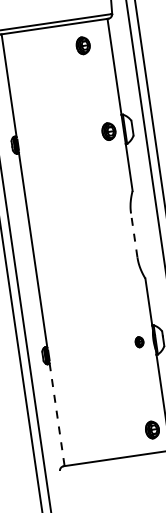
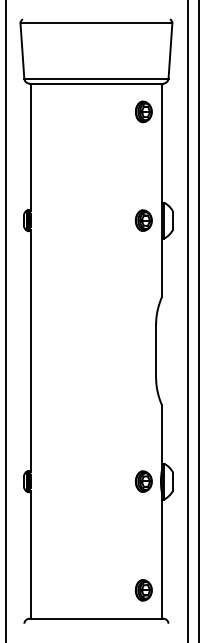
part: (82, 45) -> (143, 111), moved
line: (134, 234) -> (156, 350), dashed -> solid
part: (139, 342) -> (143, 481), size x1.67
line: (56, 414) -> (30, 554), dashed -> solid

